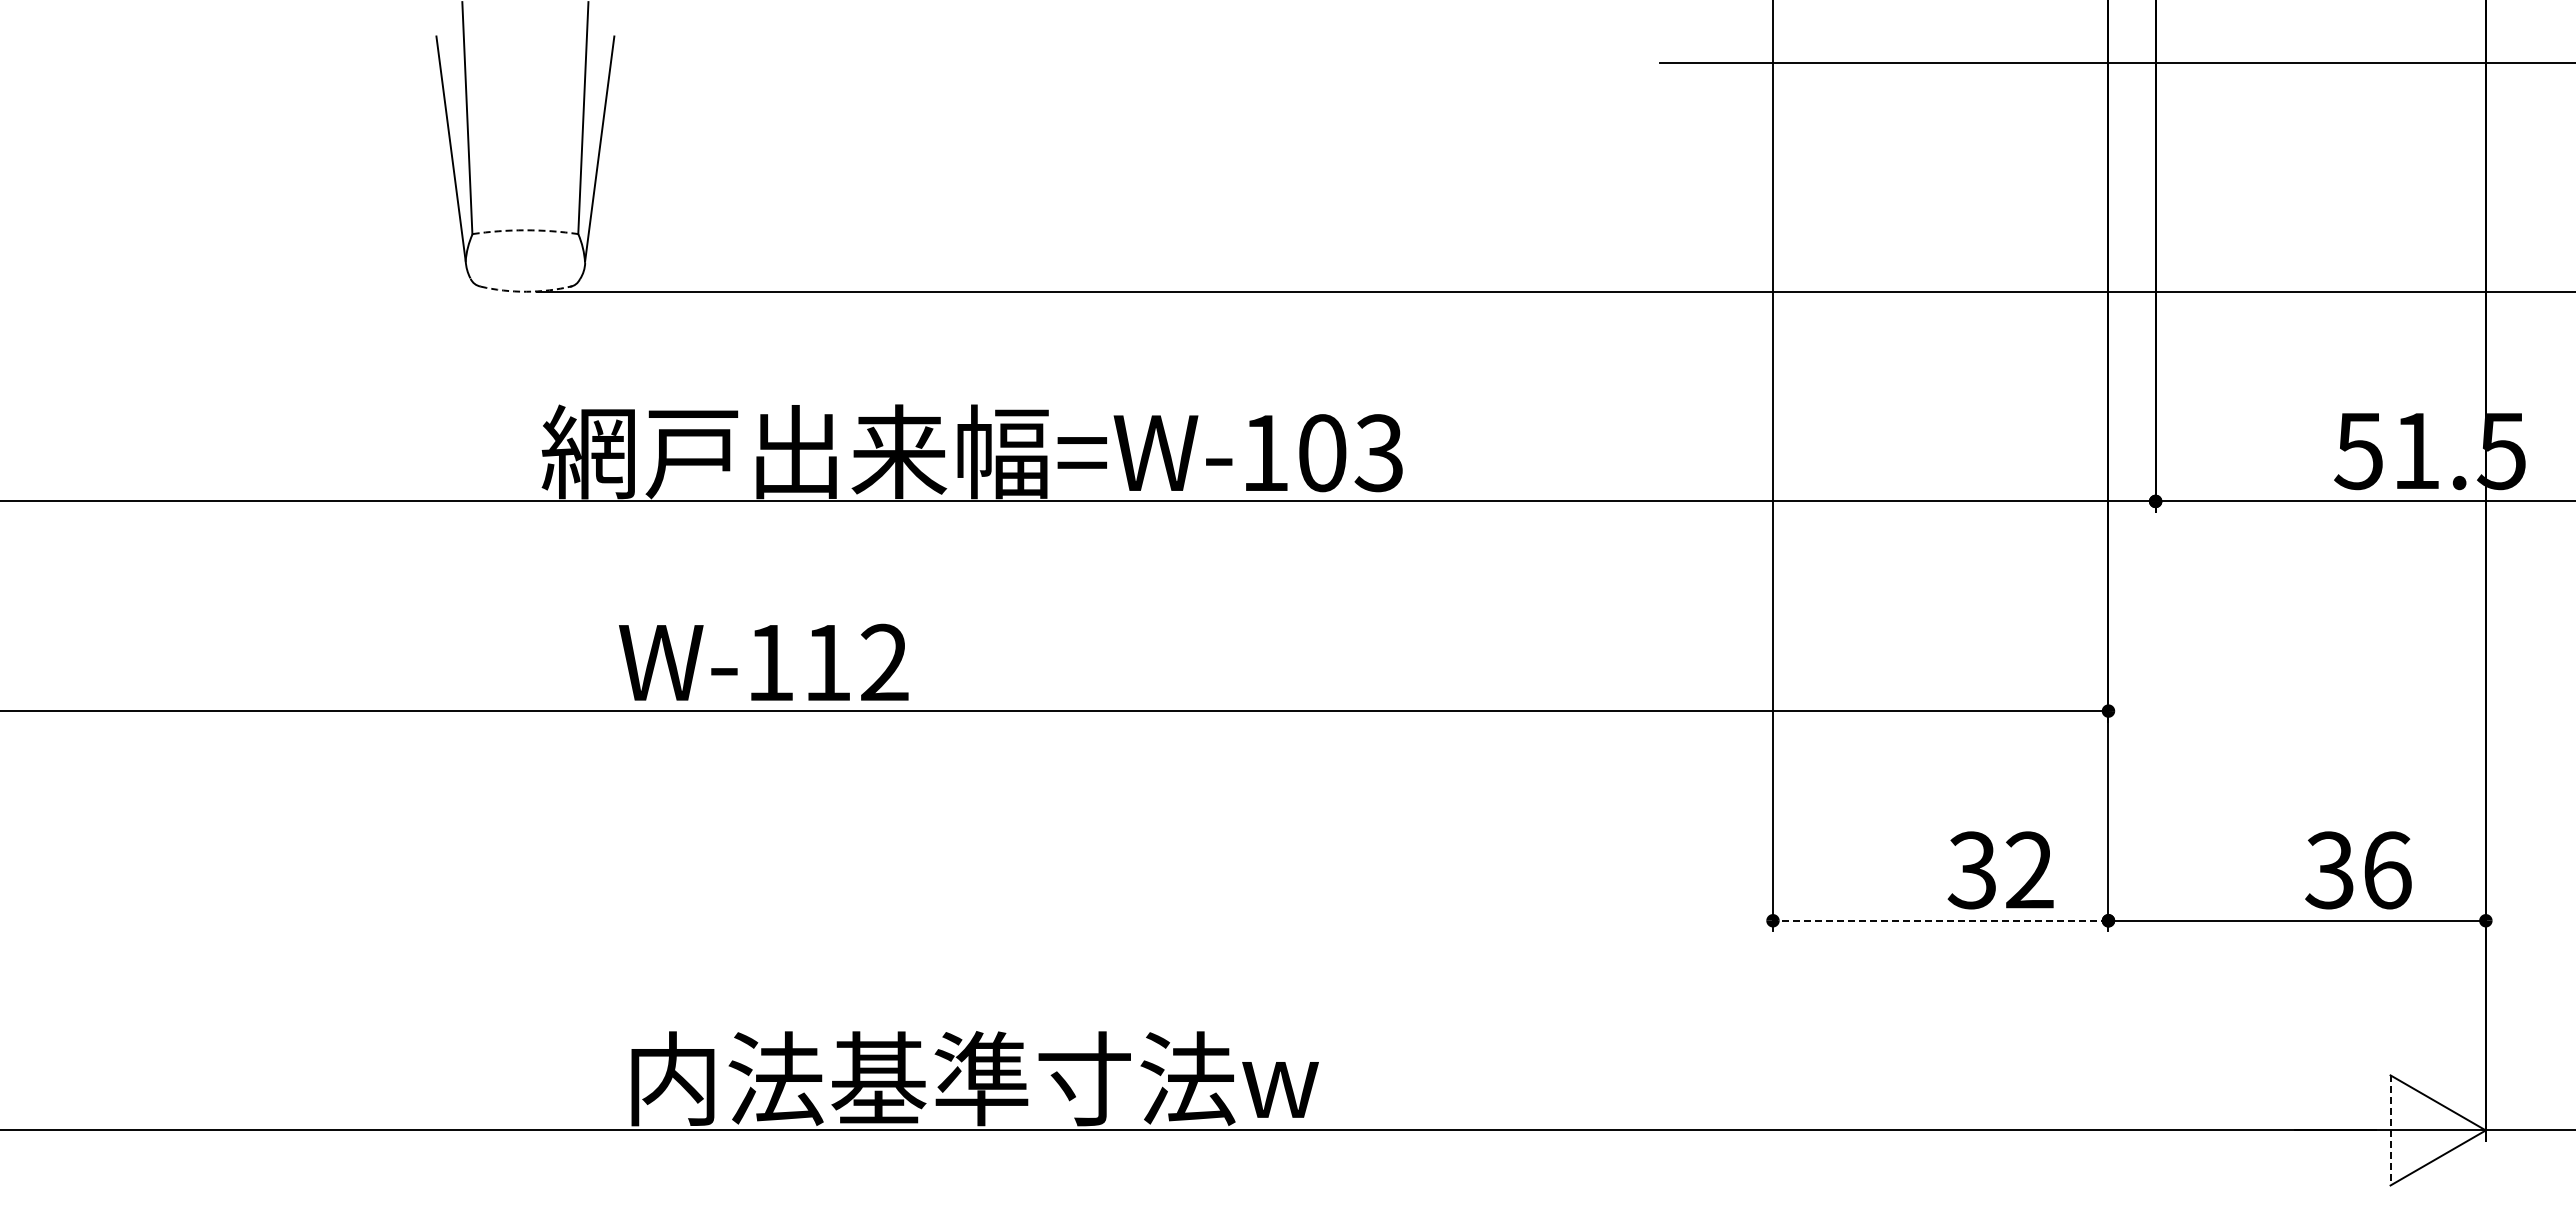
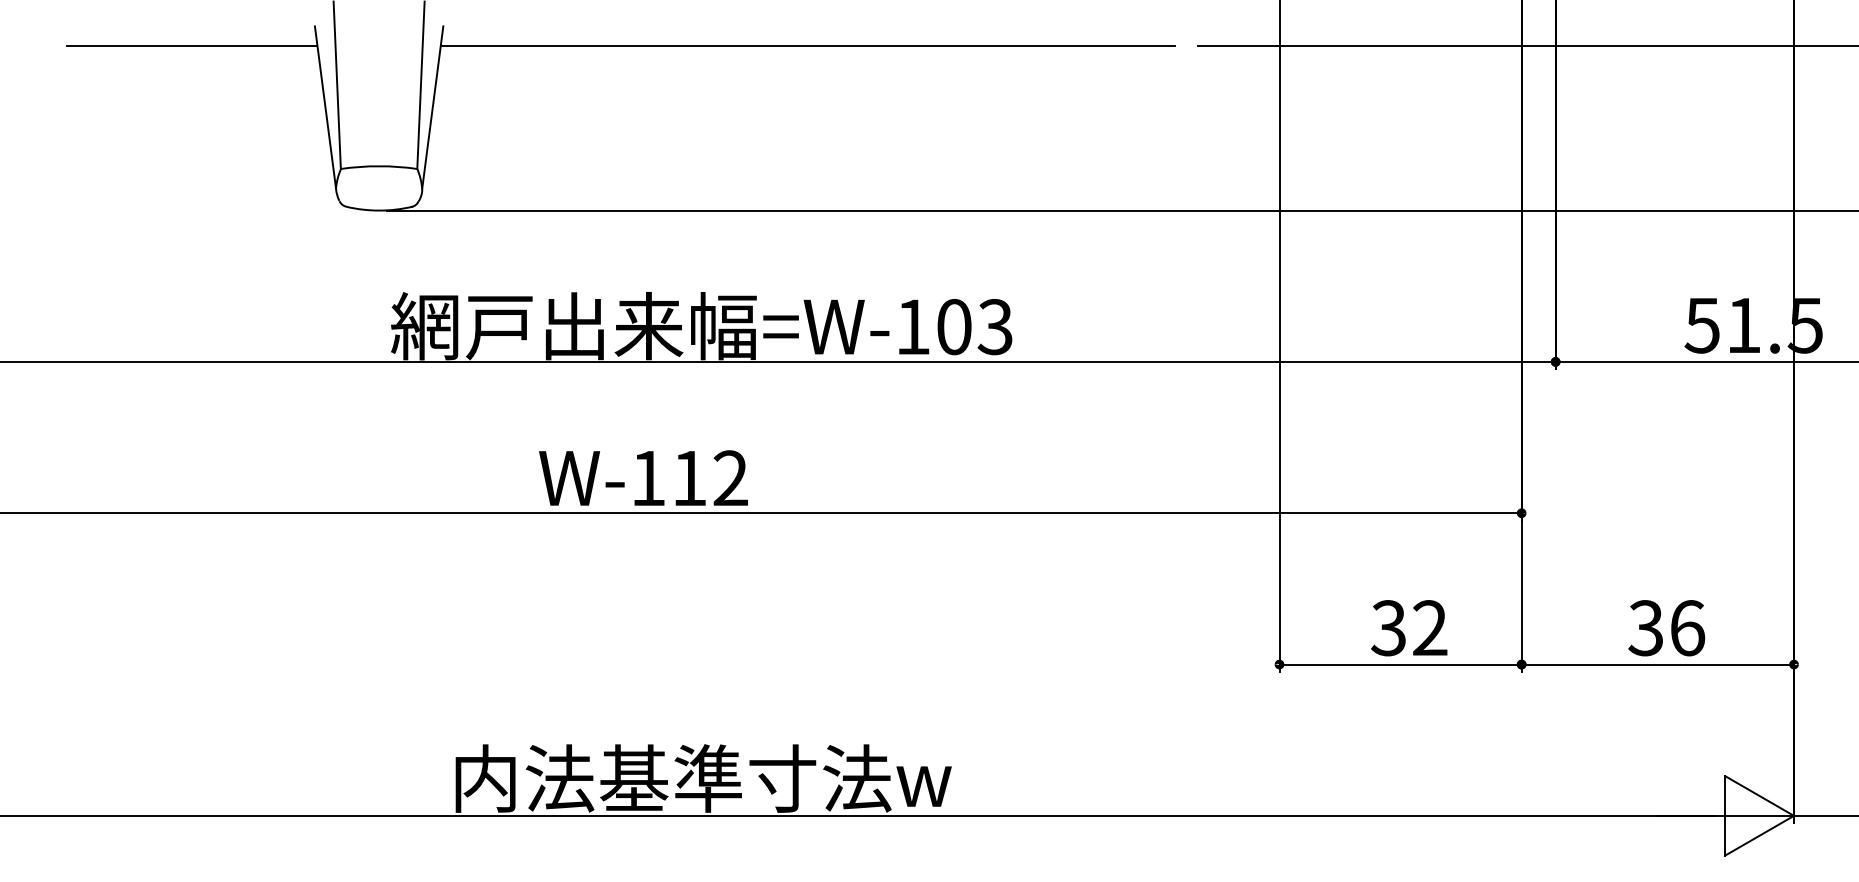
line: (266, 63) -> (192, 45), added
line: (1119, 63) -> (807, 45), added
arc: (525, 230) -> (379, 166), dashed -> solid
arc: (526, 291) -> (379, 210), dashed -> solid
text: (763, 661) -> (643, 477), moved
text: (2000, 870) -> (1409, 628), moved
text: (2358, 870) -> (1666, 628), moved
line: (1940, 920) -> (1400, 664), dashed -> solid
line: (2390, 1130) -> (1725, 815), dashed -> solid

